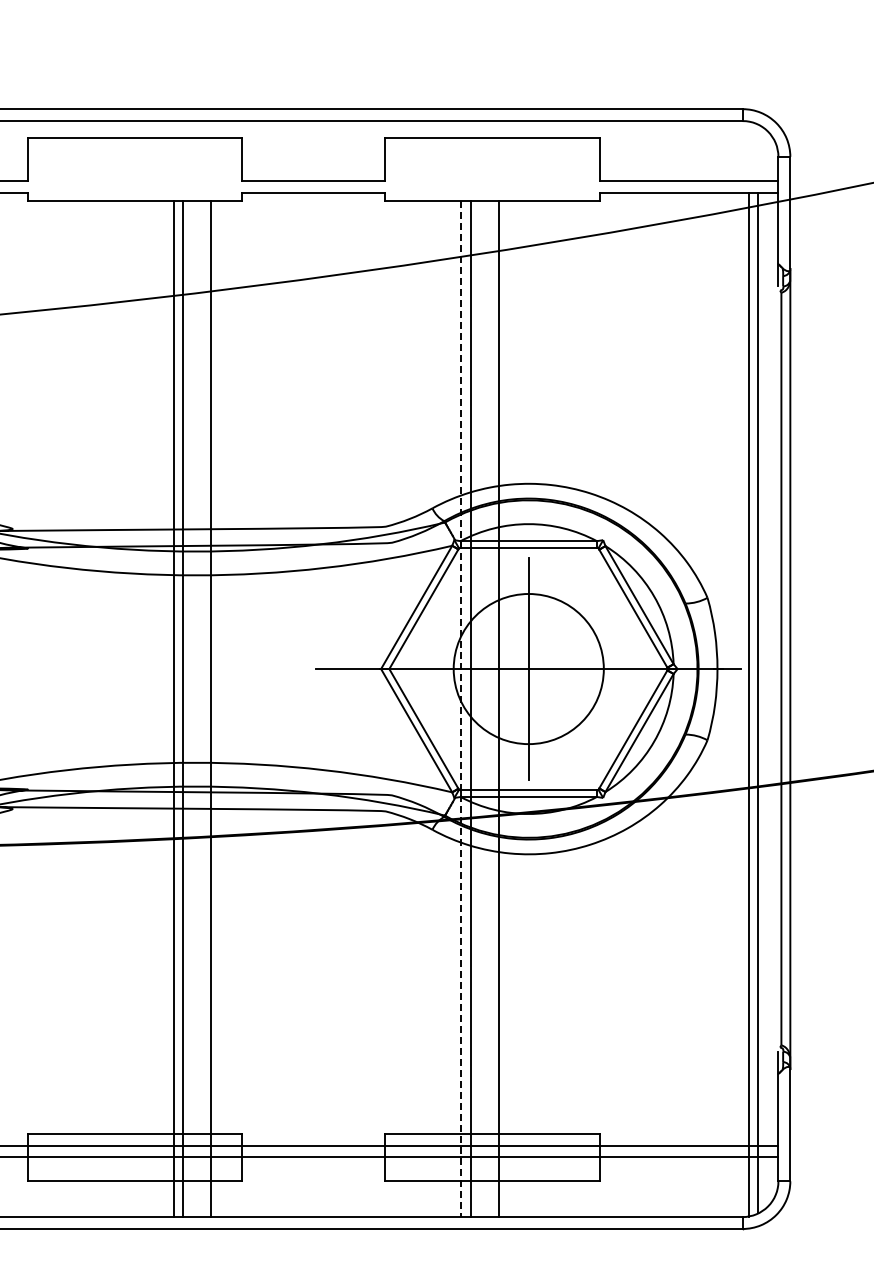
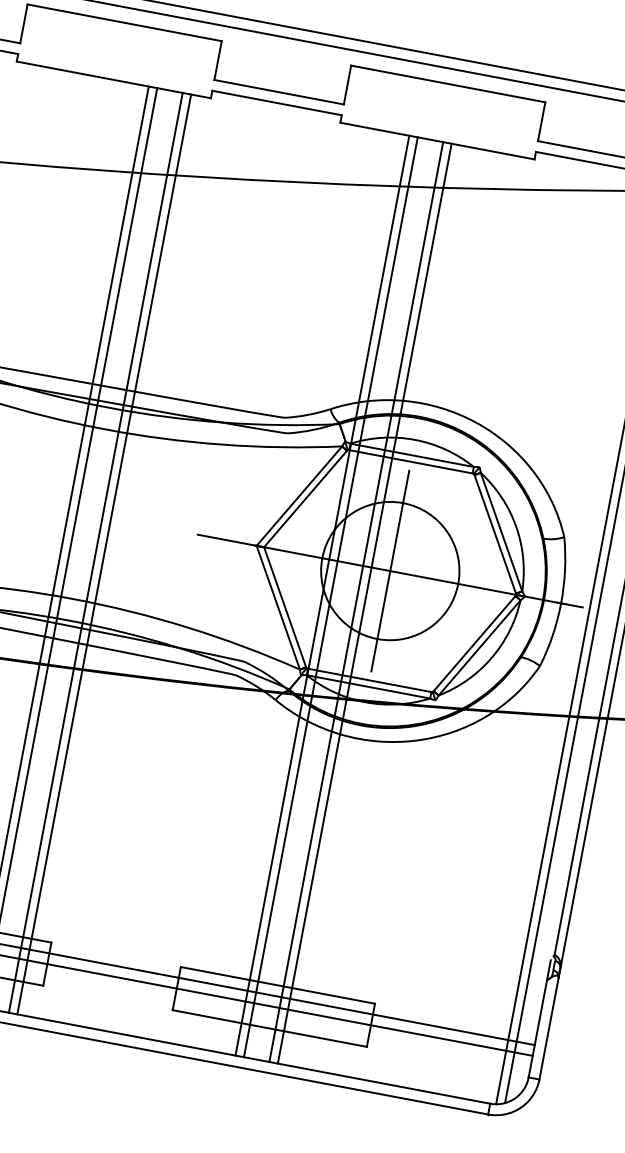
line: (220, 708) -> (104, 554), added
line: (508, 708) -> (365, 603), added
line: (461, 709) -> (322, 596), dashed -> solid

